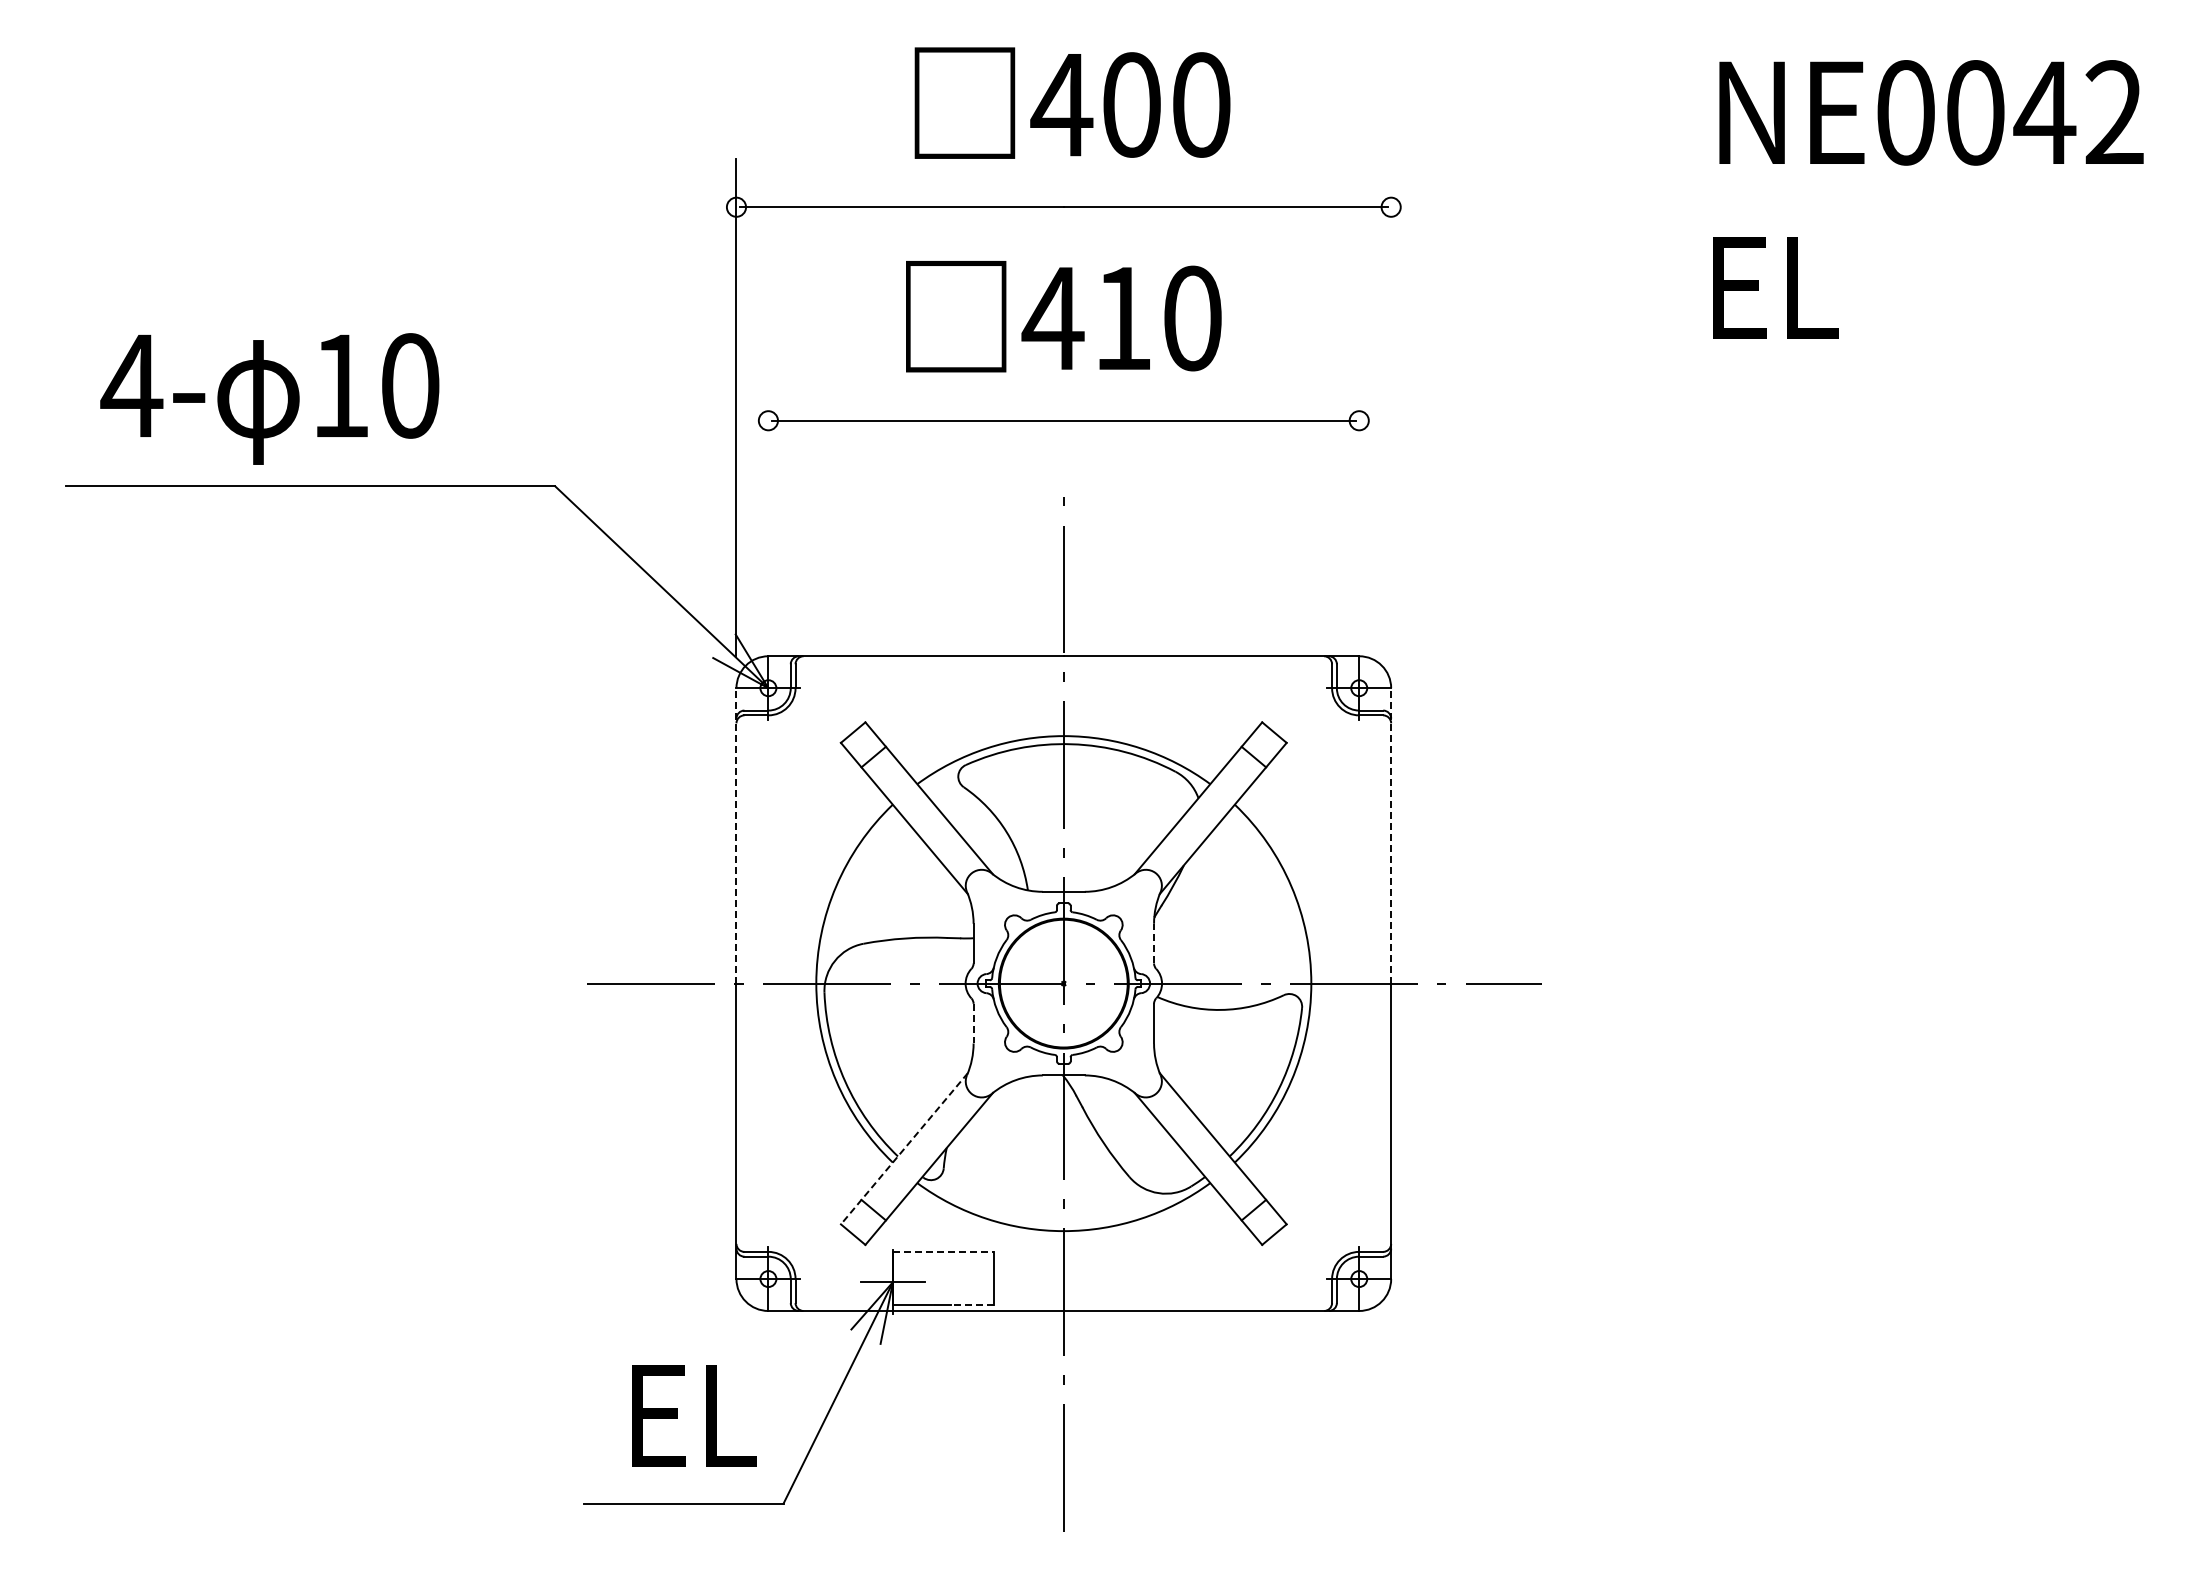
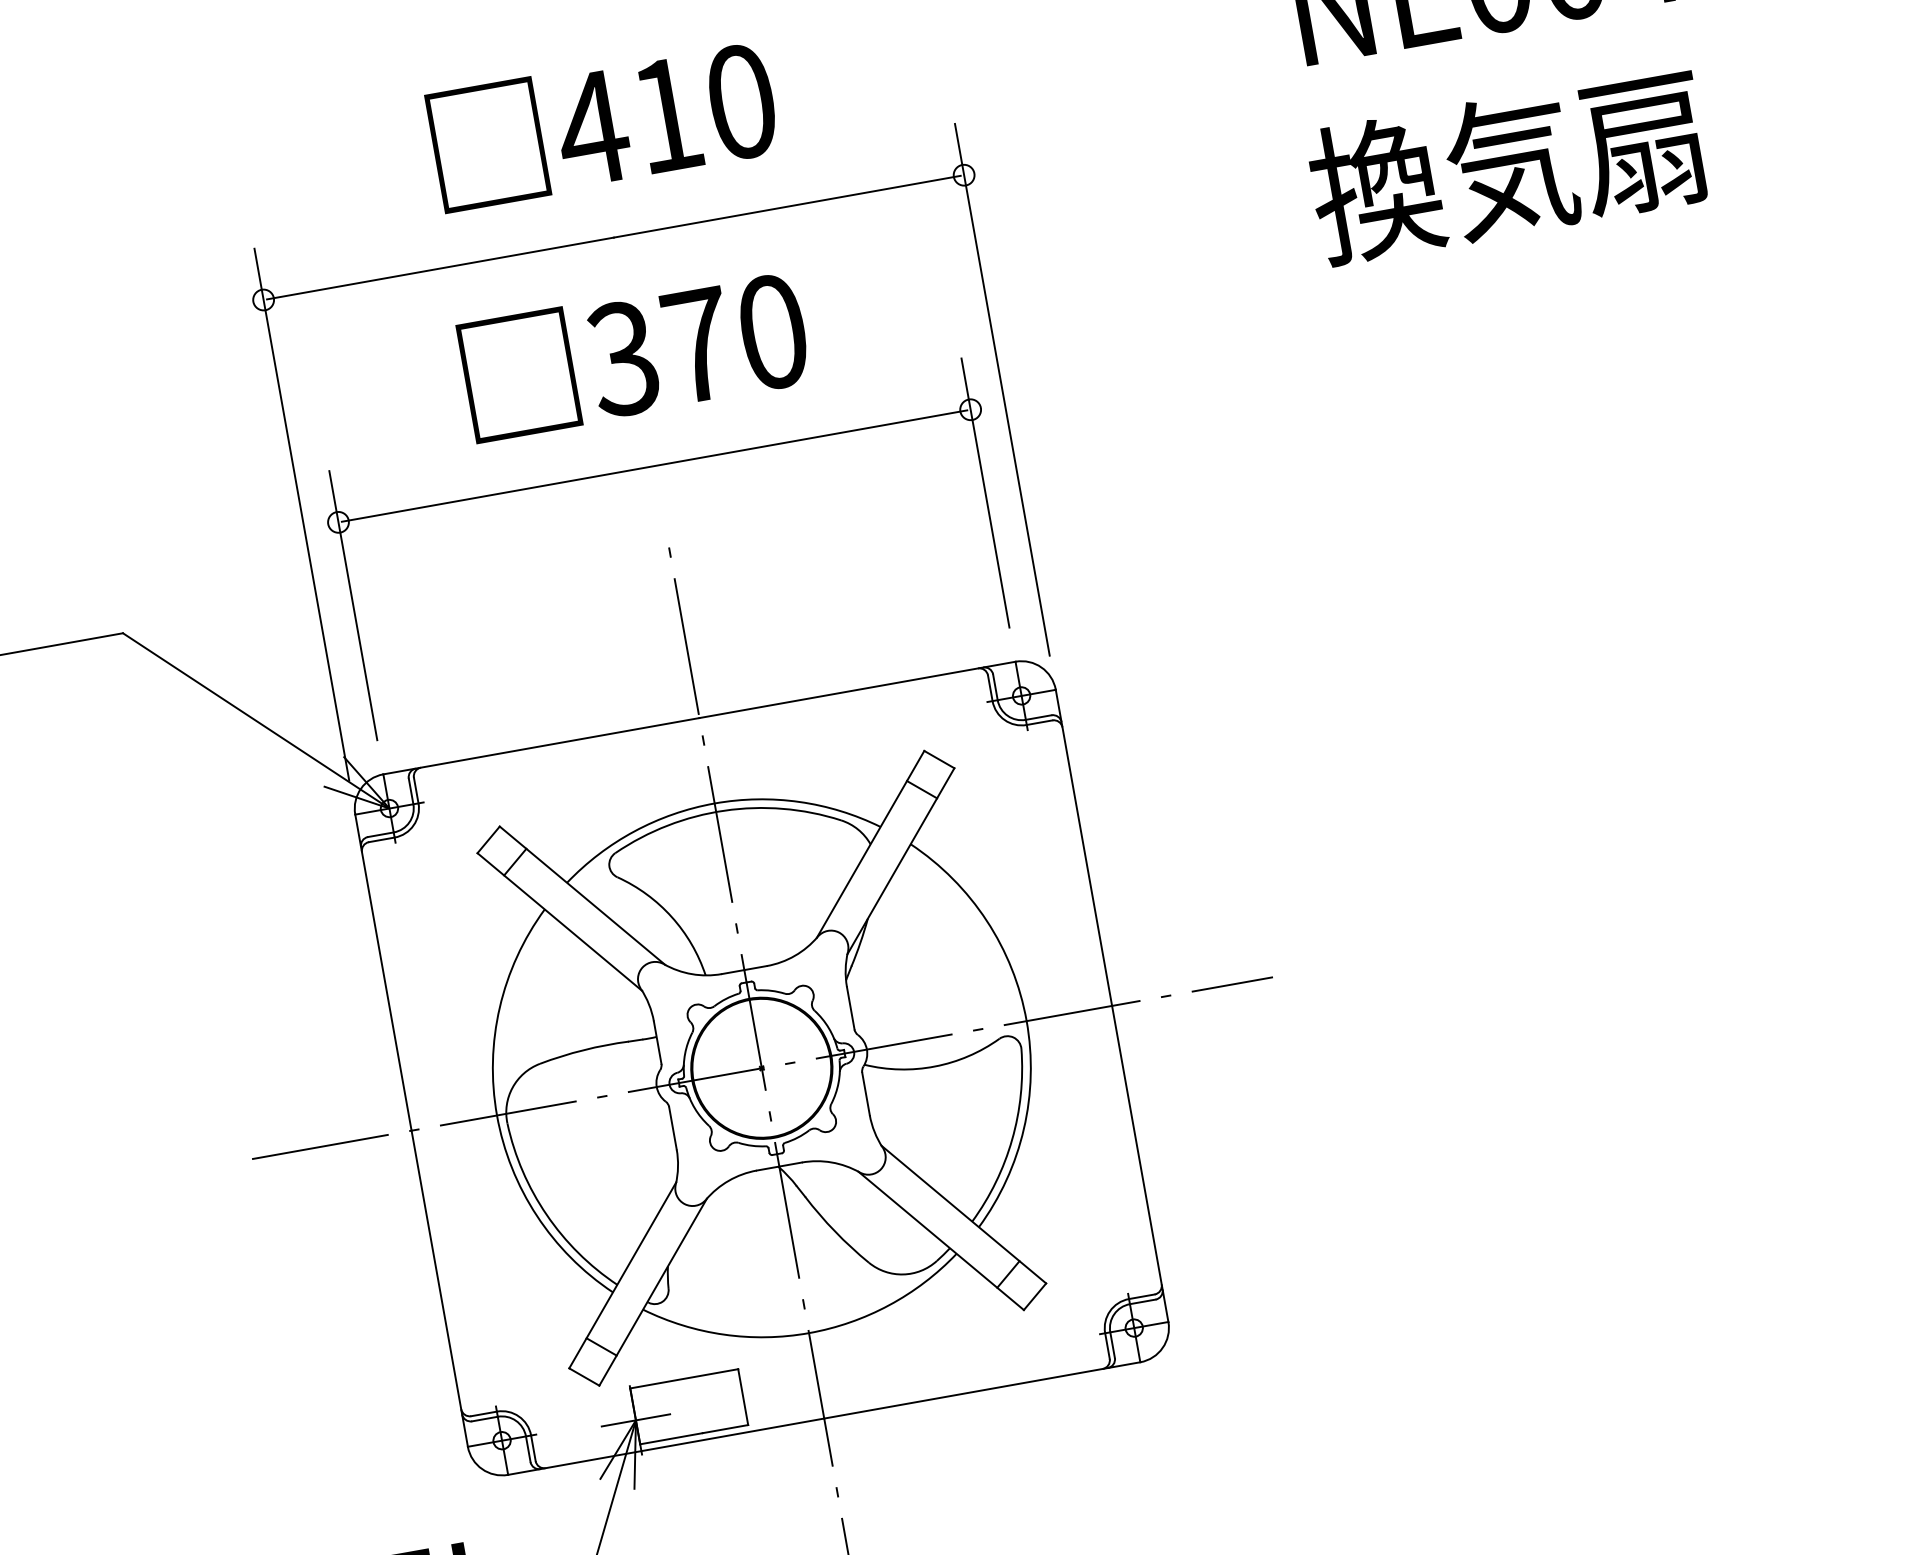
text: (1131, 104) -> (666, 114), 400 -> 410
text: (1885, 286) -> (1508, 165), EL -> 換気扇
text: (1086, 318) -> (659, 352), 410 -> 370
line: (1391, 407) -> (1002, 389), added
line: (768, 498) -> (353, 605), added
line: (1359, 498) -> (985, 492), added
line: (736, 835) -> (383, 972), dashed -> solid
line: (1391, 835) -> (1084, 847), dashed -> solid
line: (1154, 943) -> (851, 1008), dashed -> solid
line: (973, 1023) -> (672, 1128), dashed -> solid
line: (904, 1148) -> (622, 1275), dashed -> solid
line: (943, 1252) -> (684, 1378), dashed -> solid
line: (972, 1304) -> (725, 1429), dashed -> solid

